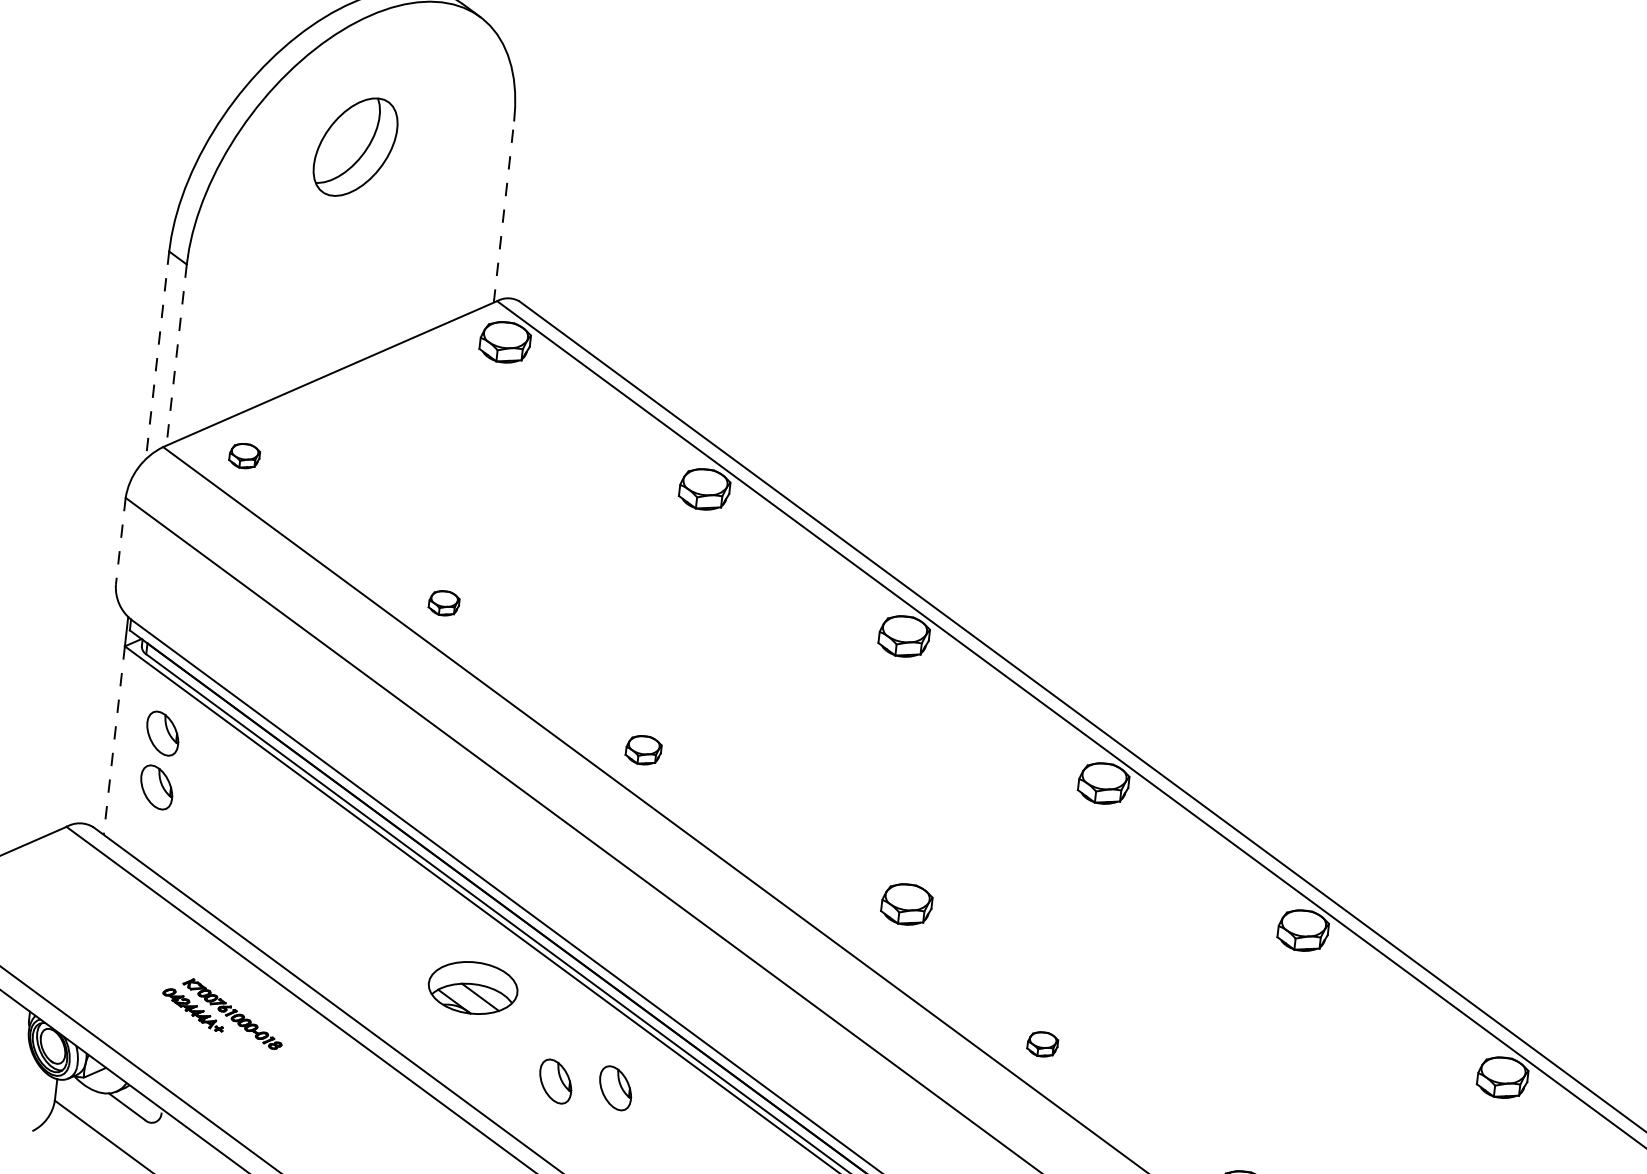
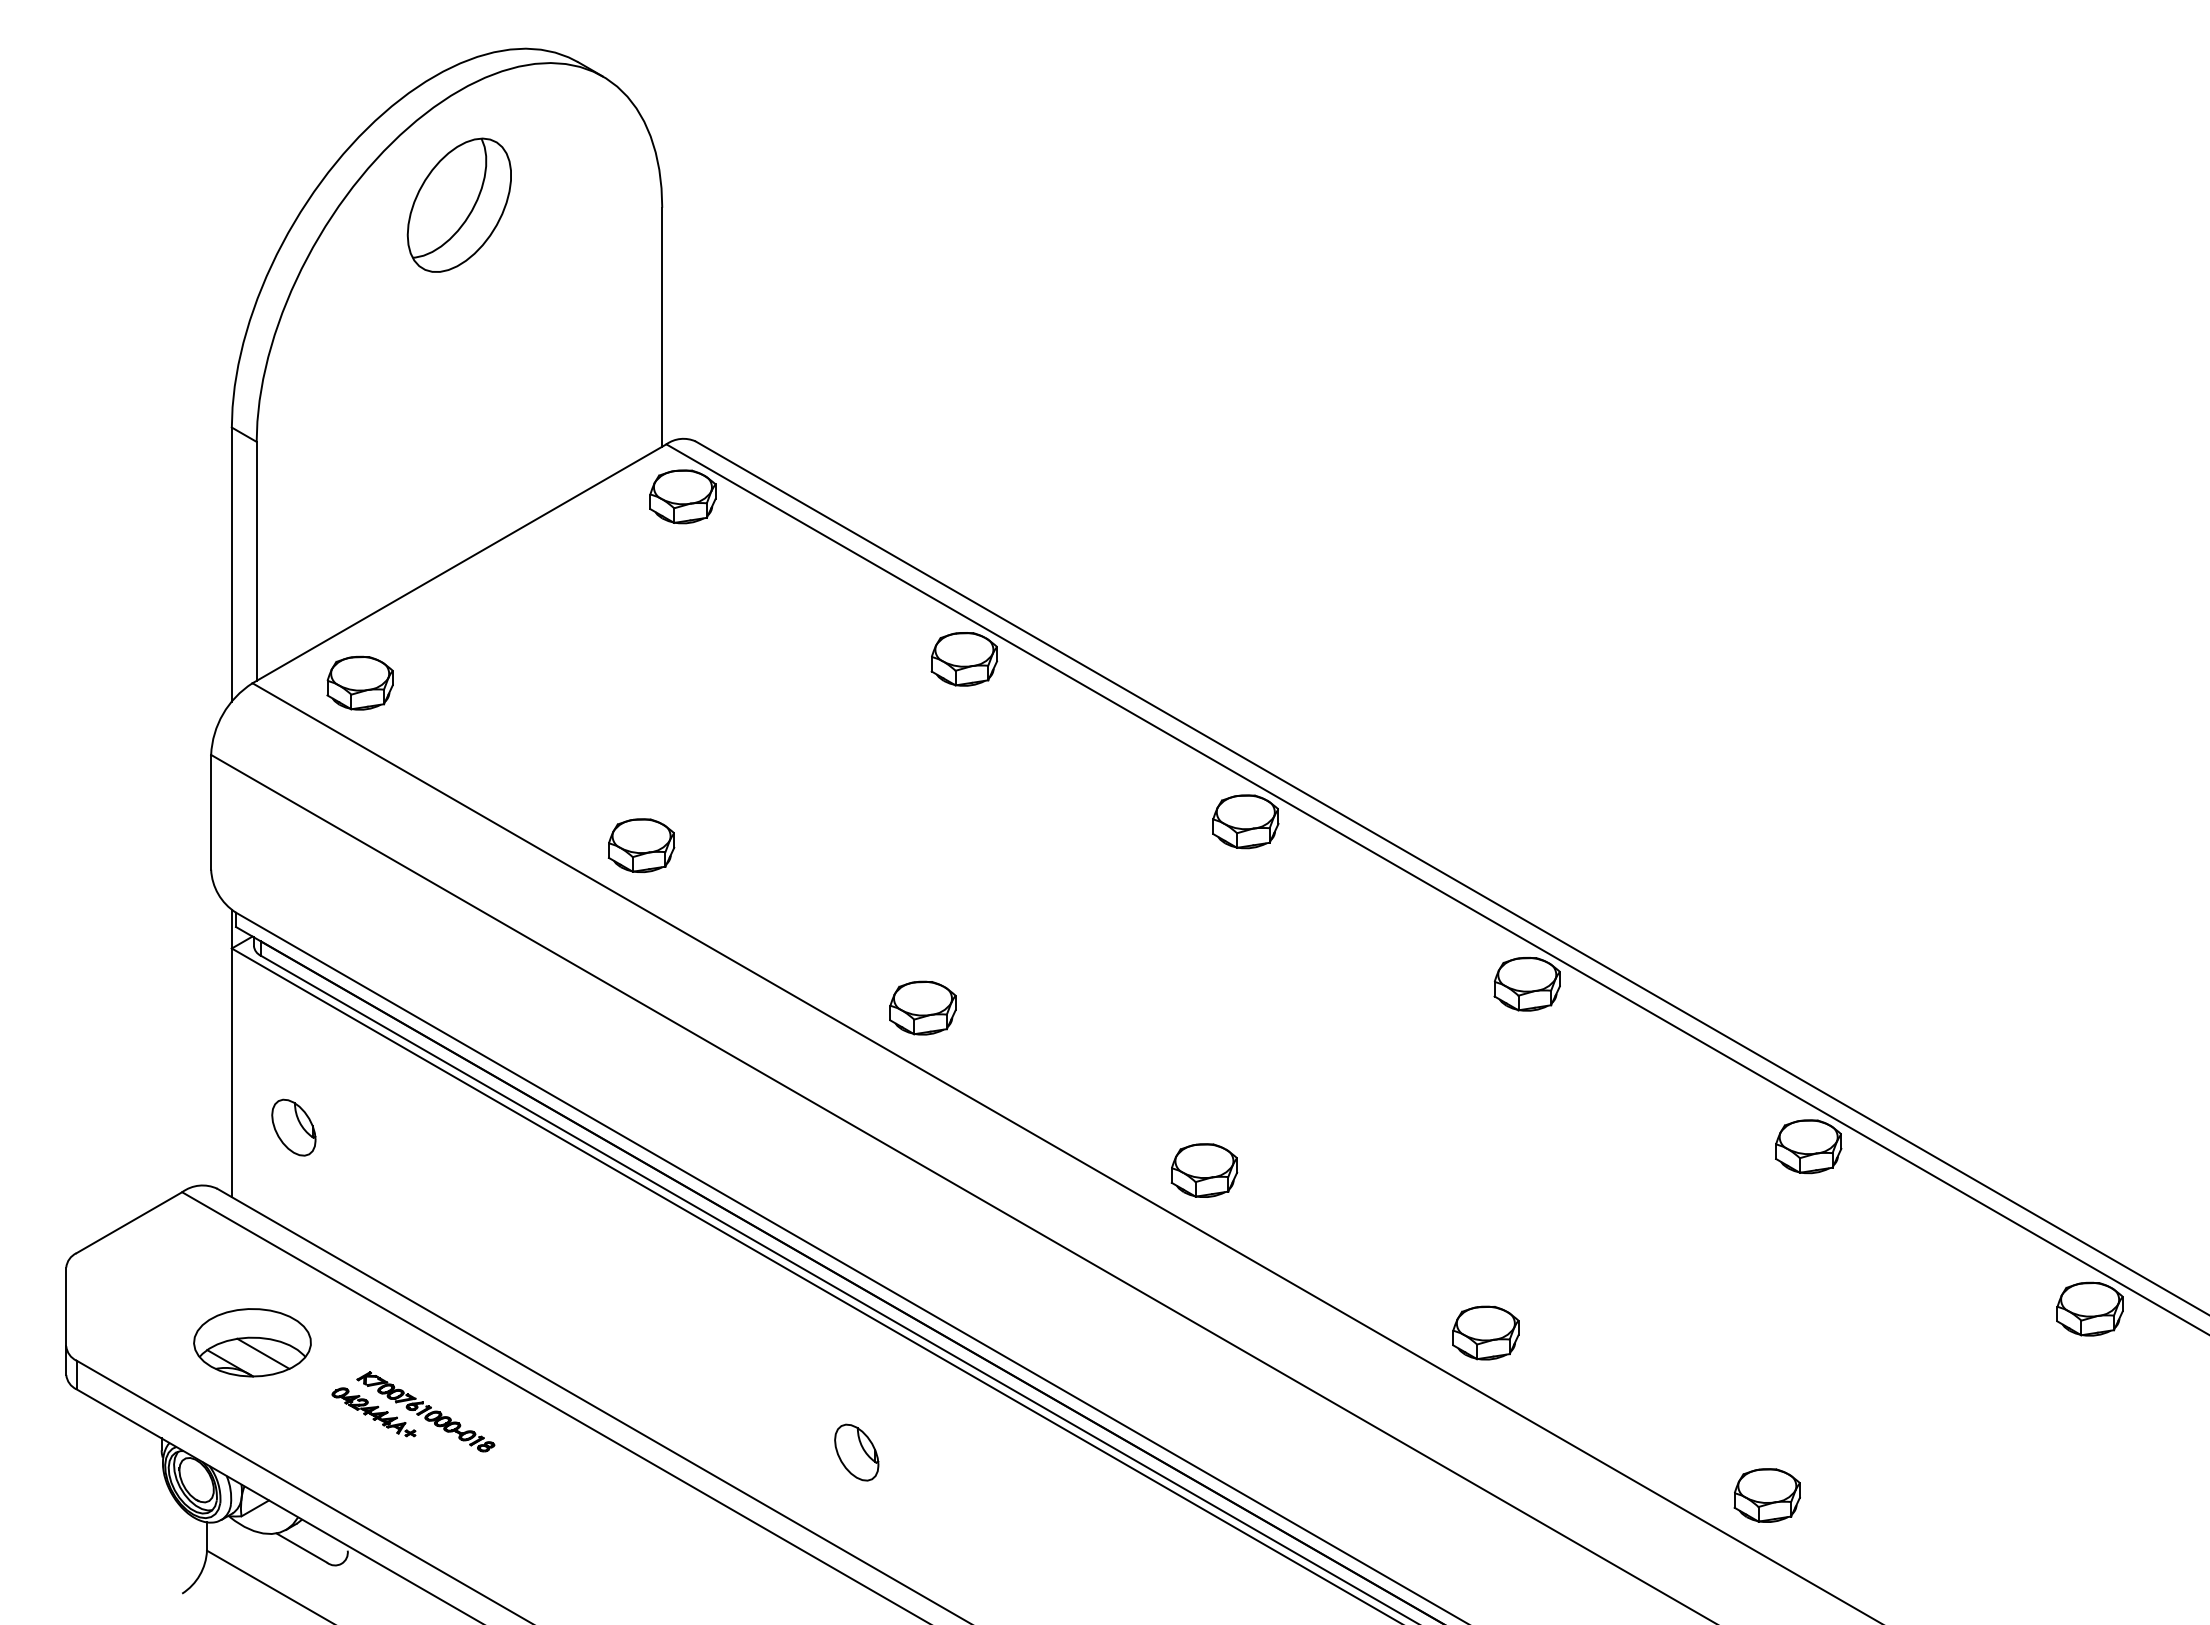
part: (354, 146) -> (458, 204), moved
line: (504, 211) -> (662, 326), dashed -> solid
line: (176, 355) -> (256, 561), dashed -> solid
line: (157, 356) -> (231, 565), dashed -> solid
part: (244, 455) -> (359, 682), size x1.67
line: (121, 541) -> (211, 812), dashed -> solid
part: (444, 603) -> (641, 845), size x1.67
part: (162, 733) -> (293, 1056), removed
line: (114, 741) -> (231, 1073), dashed -> solid
part: (643, 749) -> (922, 1007), size x1.43
part: (906, 904) -> (1204, 1170), moved
part: (473, 987) -> (252, 1342), moved
part: (1042, 1043) -> (1485, 1332), size x1.67
part: (615, 1088) -> (935, 1452), removed

